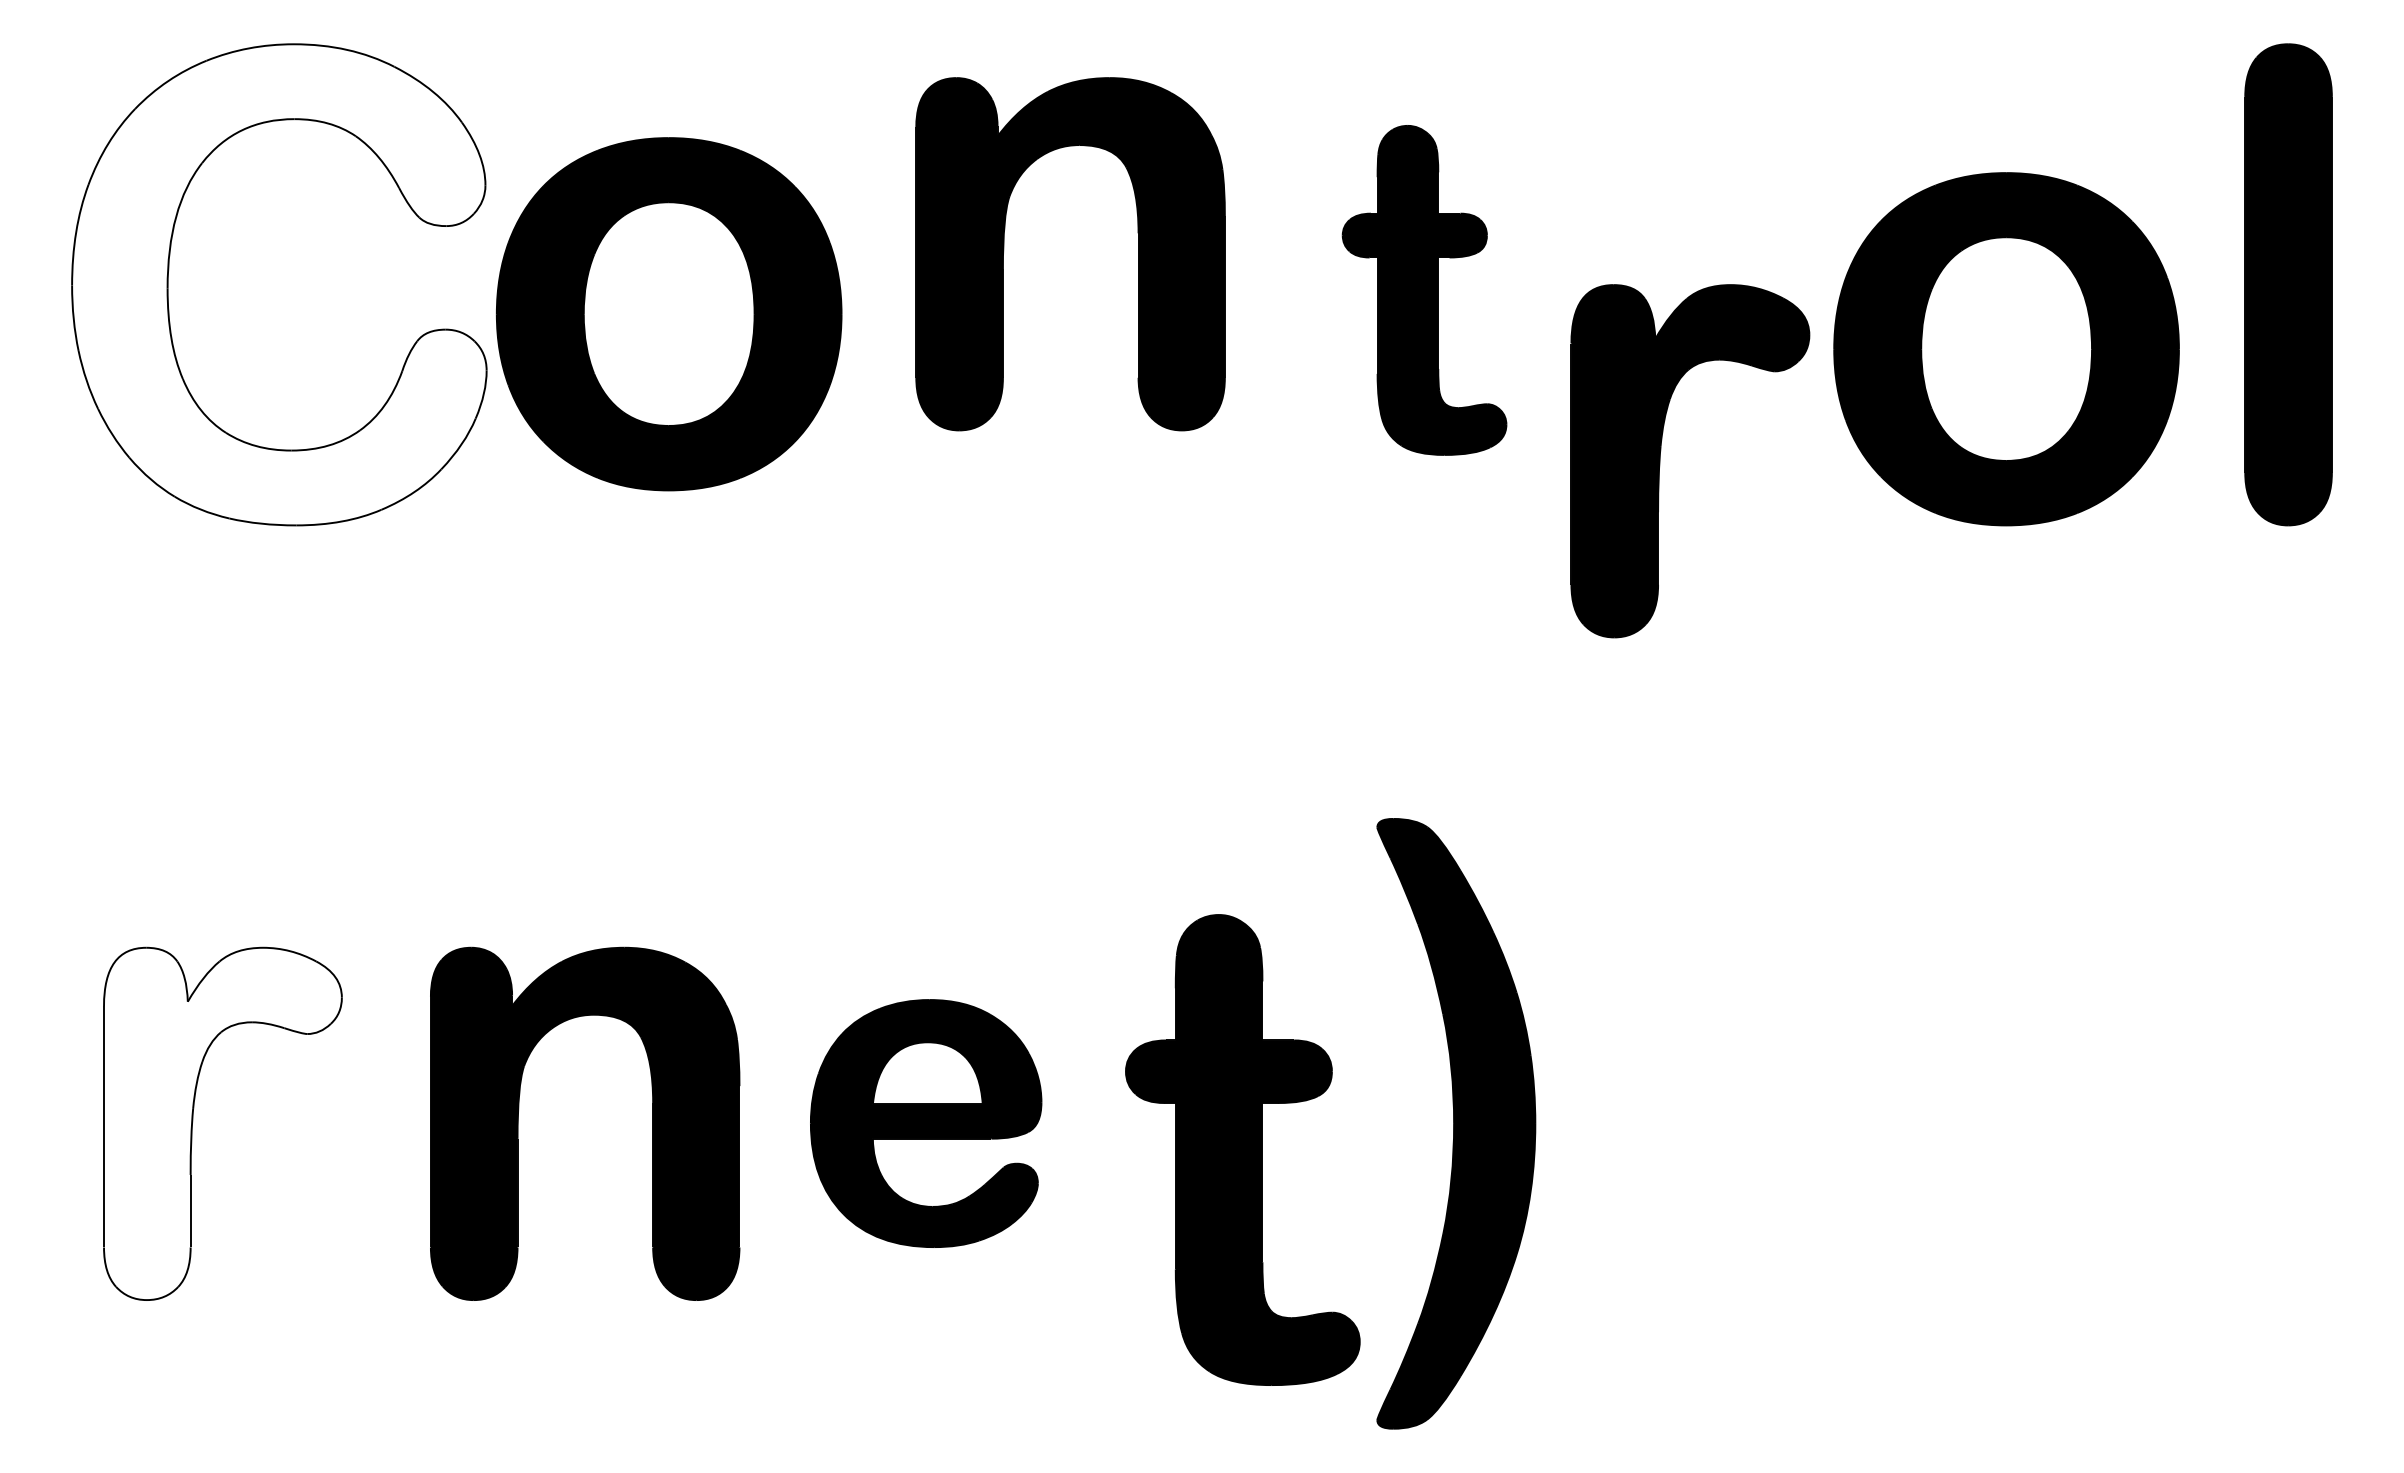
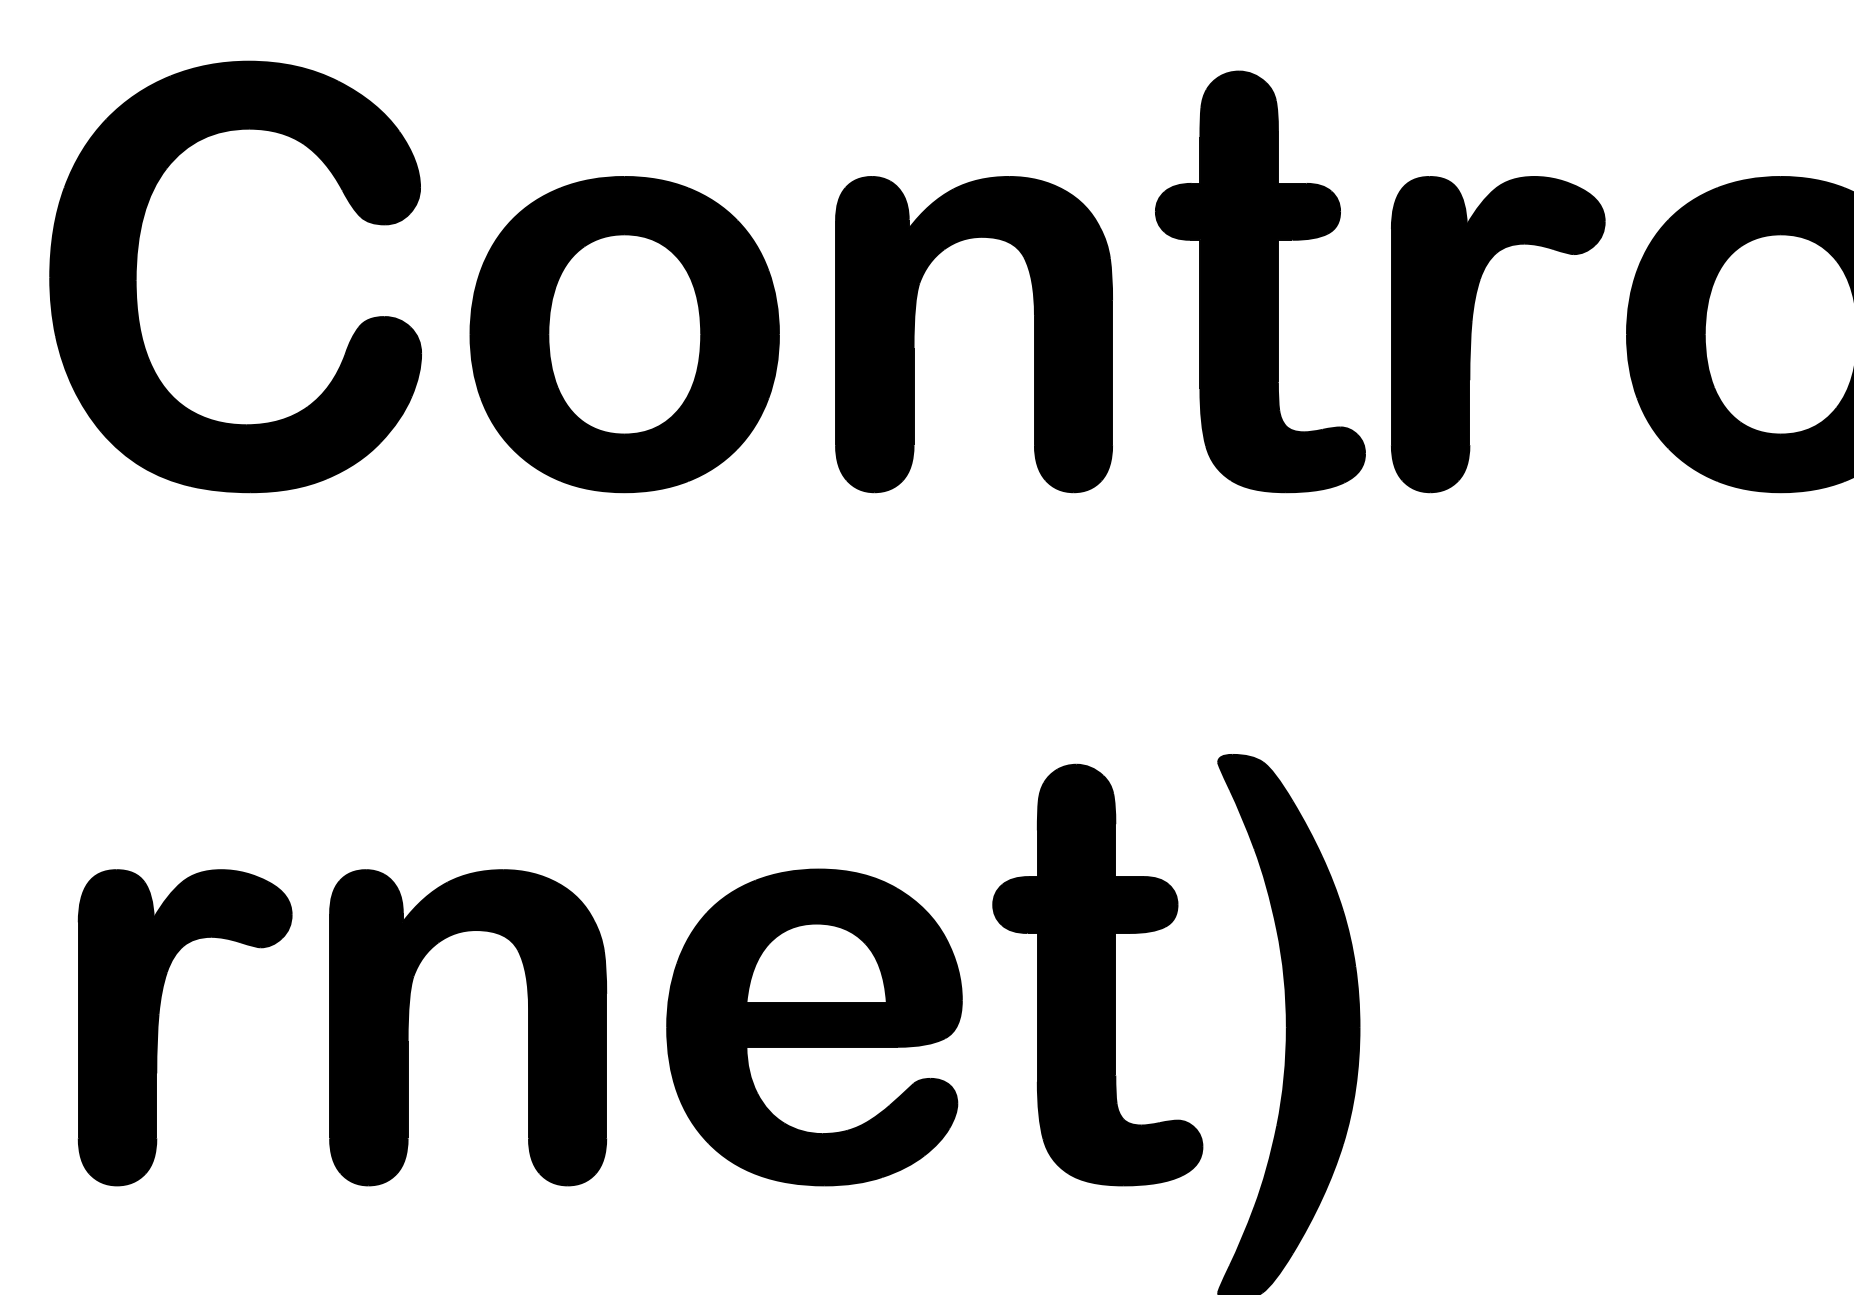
part: (1004, 251) -> (914, 332), moved
fill: (279, 284) -> (235, 276), added
part: (1424, 290) -> (1260, 282), size x1.43
part: (669, 314) -> (625, 334), moved
part: (1660, 461) -> (1471, 334), moved
fill: (222, 1123) -> (184, 1027), added
part: (518, 1123) -> (408, 1027), moved
part: (925, 1123) -> (813, 1027), size x1.43
part: (1242, 1149) -> (1097, 974), moved

